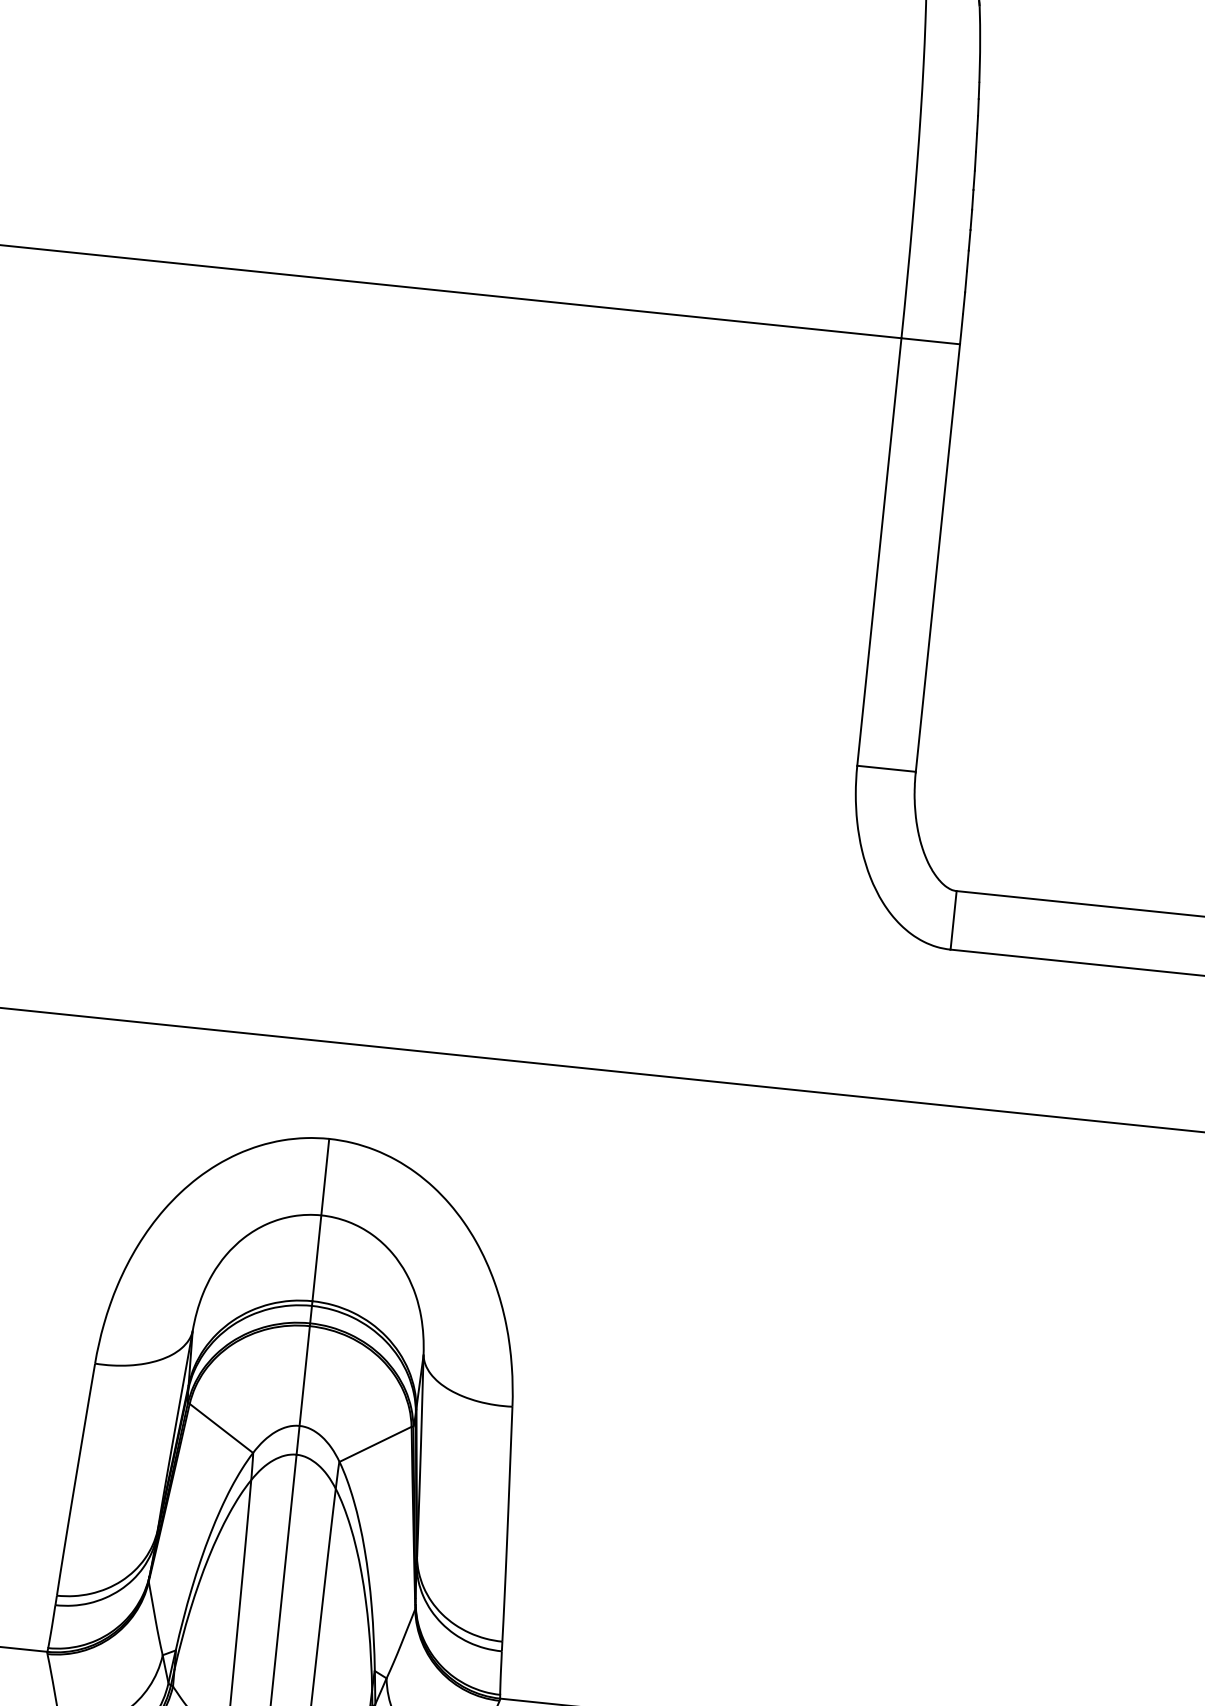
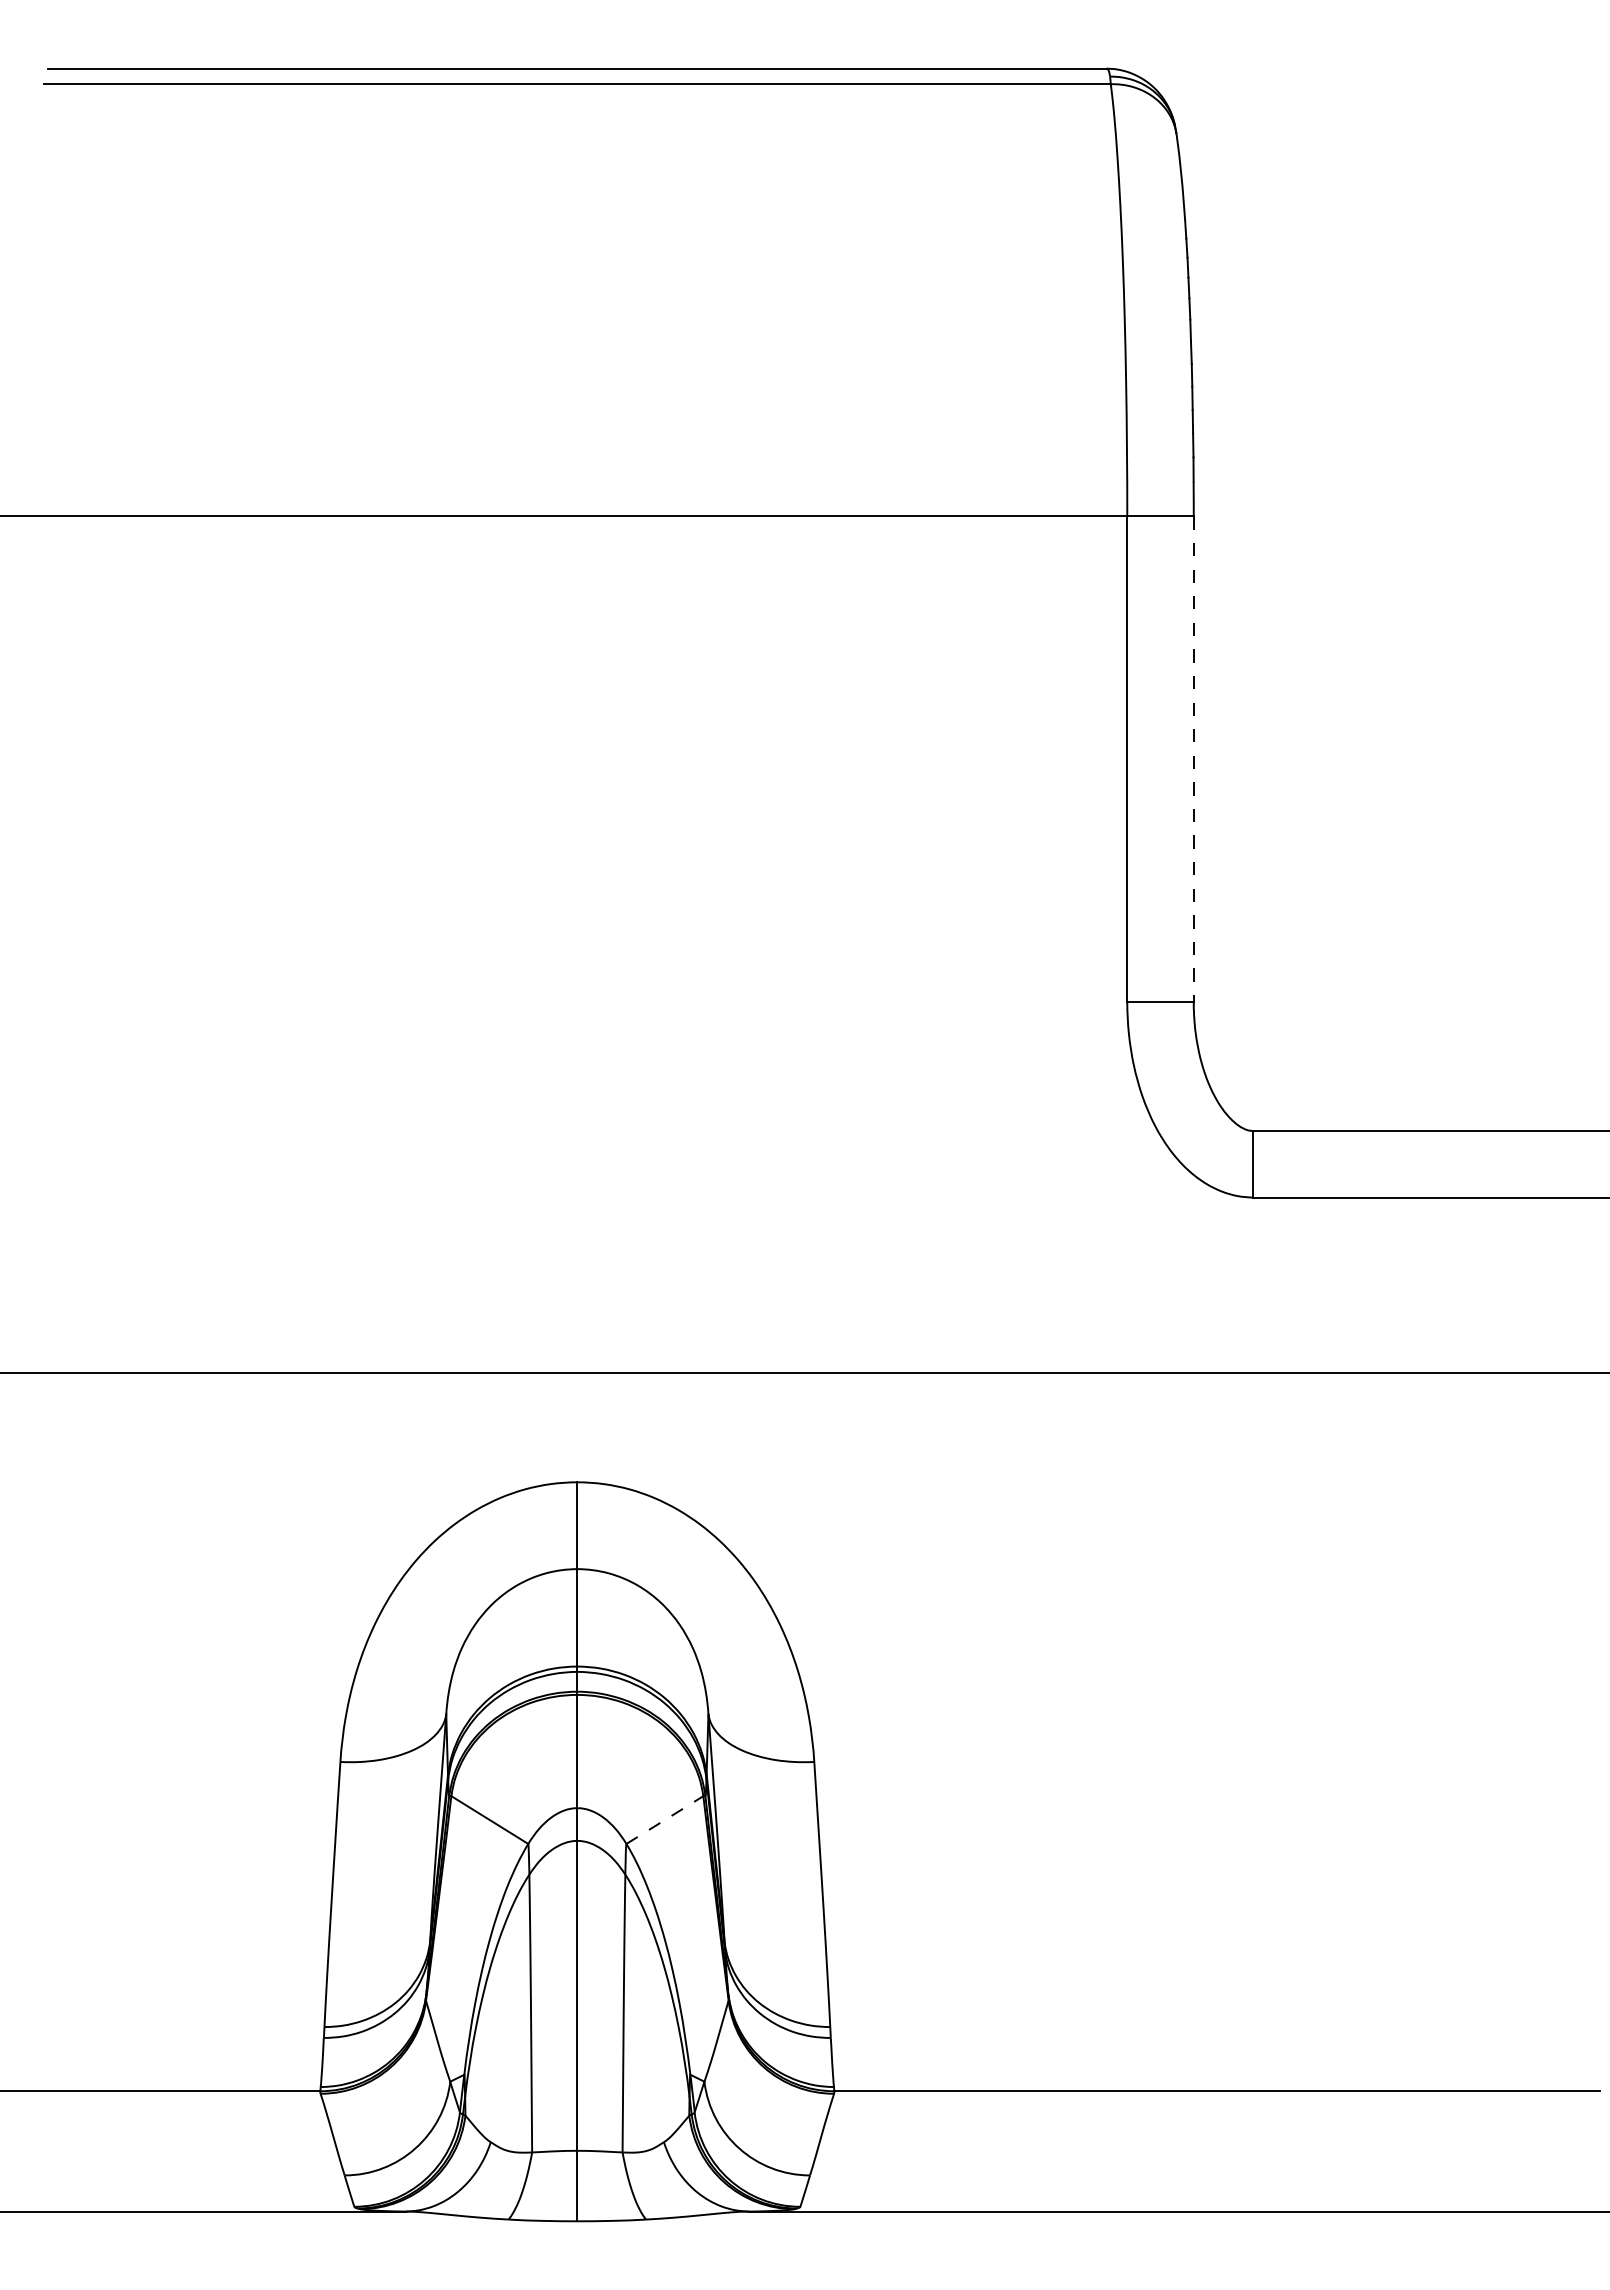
line: (937, 558) -> (1193, 759), solid -> dashed
line: (376, 1443) -> (665, 1819), solid -> dashed

